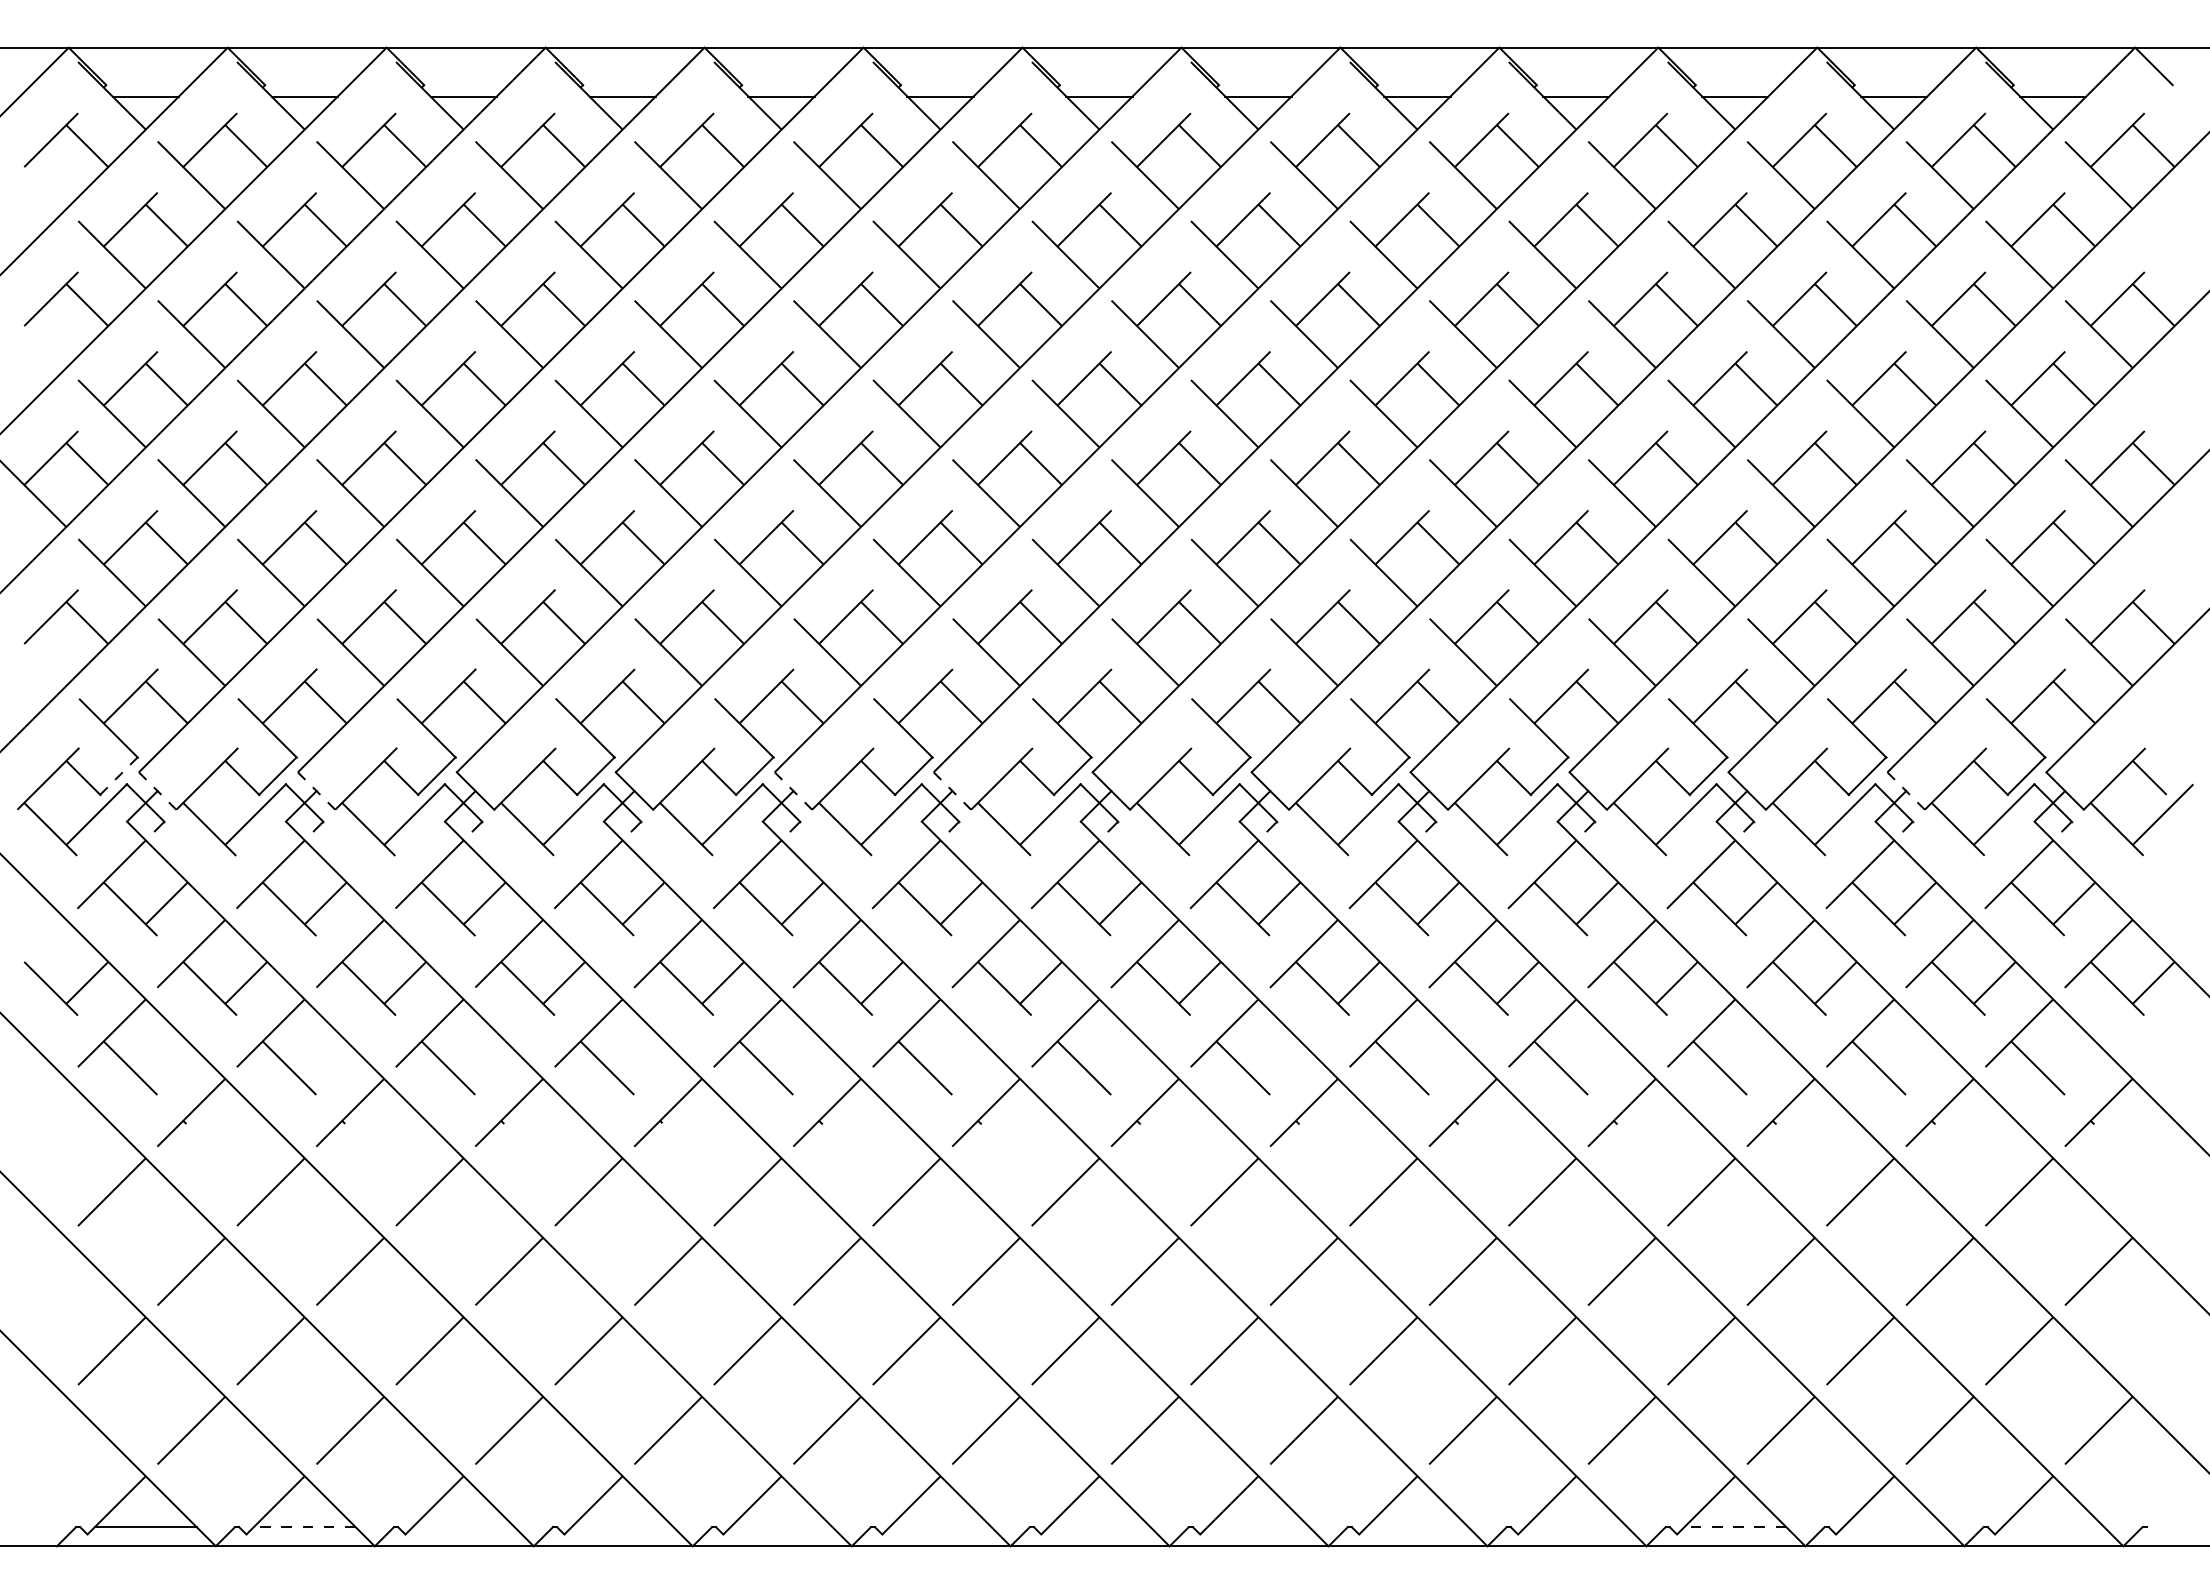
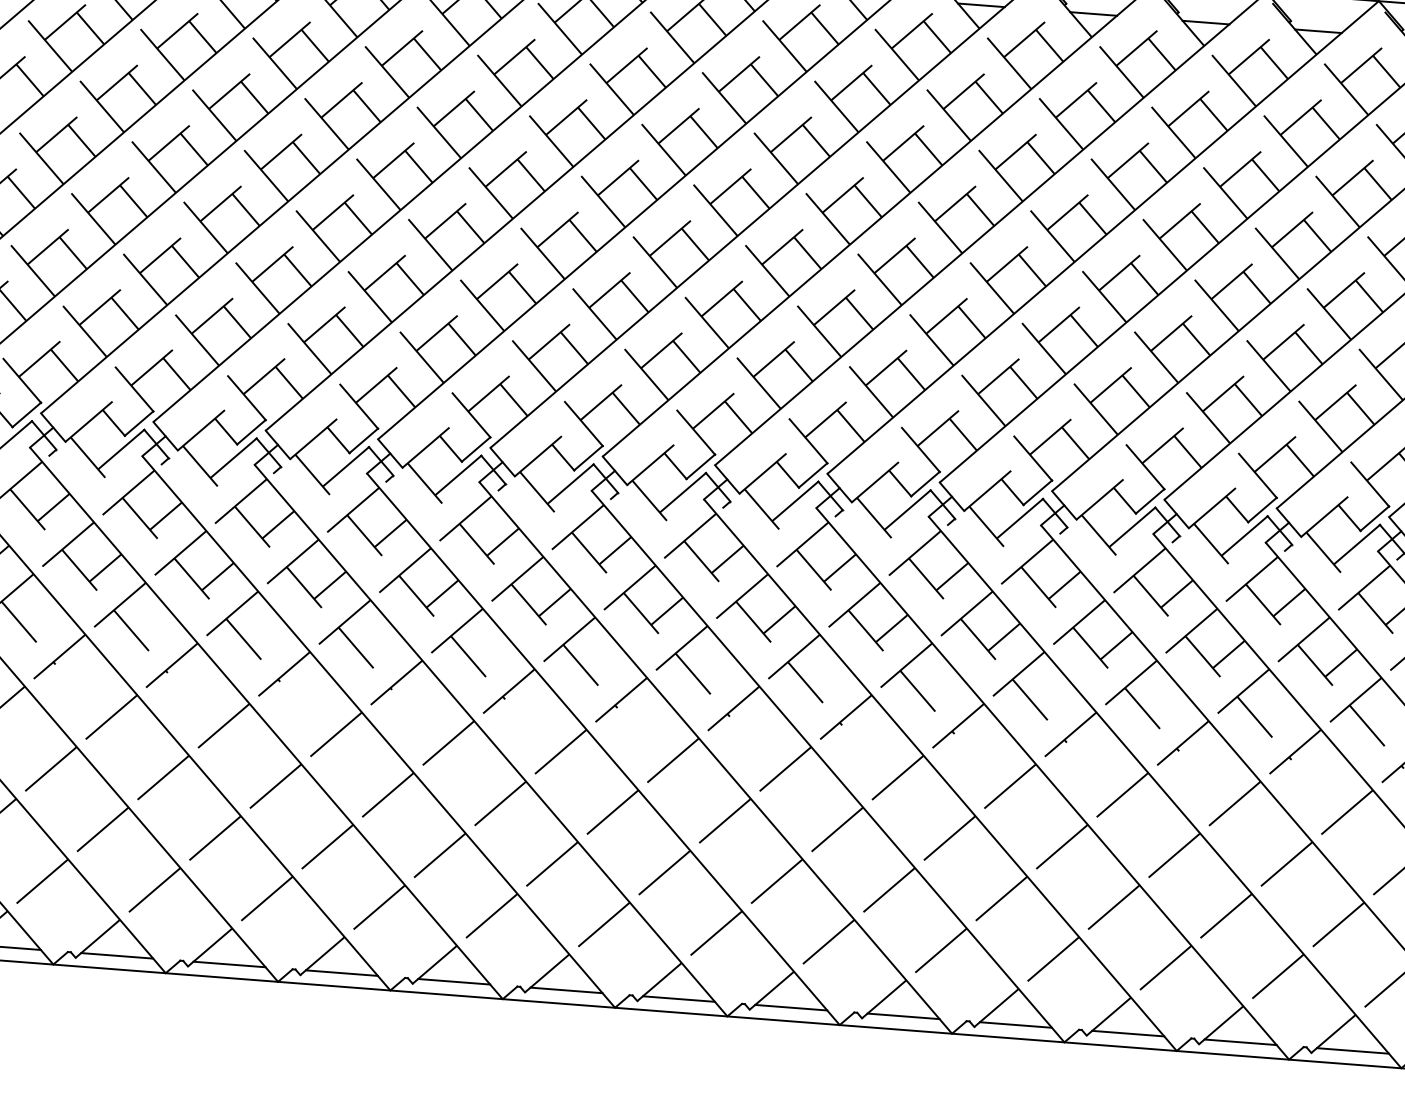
line: (118, 776) -> (26, 415), dashed -> solid
line: (157, 791) -> (53, 427), dashed -> solid
line: (316, 791) -> (165, 436), dashed -> solid
line: (793, 791) -> (502, 462), dashed -> solid
line: (952, 791) -> (615, 471), dashed -> solid
line: (1906, 791) -> (1289, 523), dashed -> solid
line: (304, 1527) -> (117, 956), dashed -> solid
line: (463, 1527) -> (229, 964), added
line: (622, 1527) -> (341, 973), added
line: (781, 1527) -> (454, 982), added
line: (940, 1527) -> (566, 990), added
line: (1099, 1527) -> (678, 999), added
line: (1258, 1527) -> (791, 1007), added
line: (1417, 1527) -> (903, 1016), added
line: (1576, 1527) -> (1015, 1025), added
line: (1735, 1527) -> (1128, 1033), dashed -> solid
line: (1894, 1527) -> (1240, 1042), added
line: (2053, 1527) -> (1353, 1051), added

